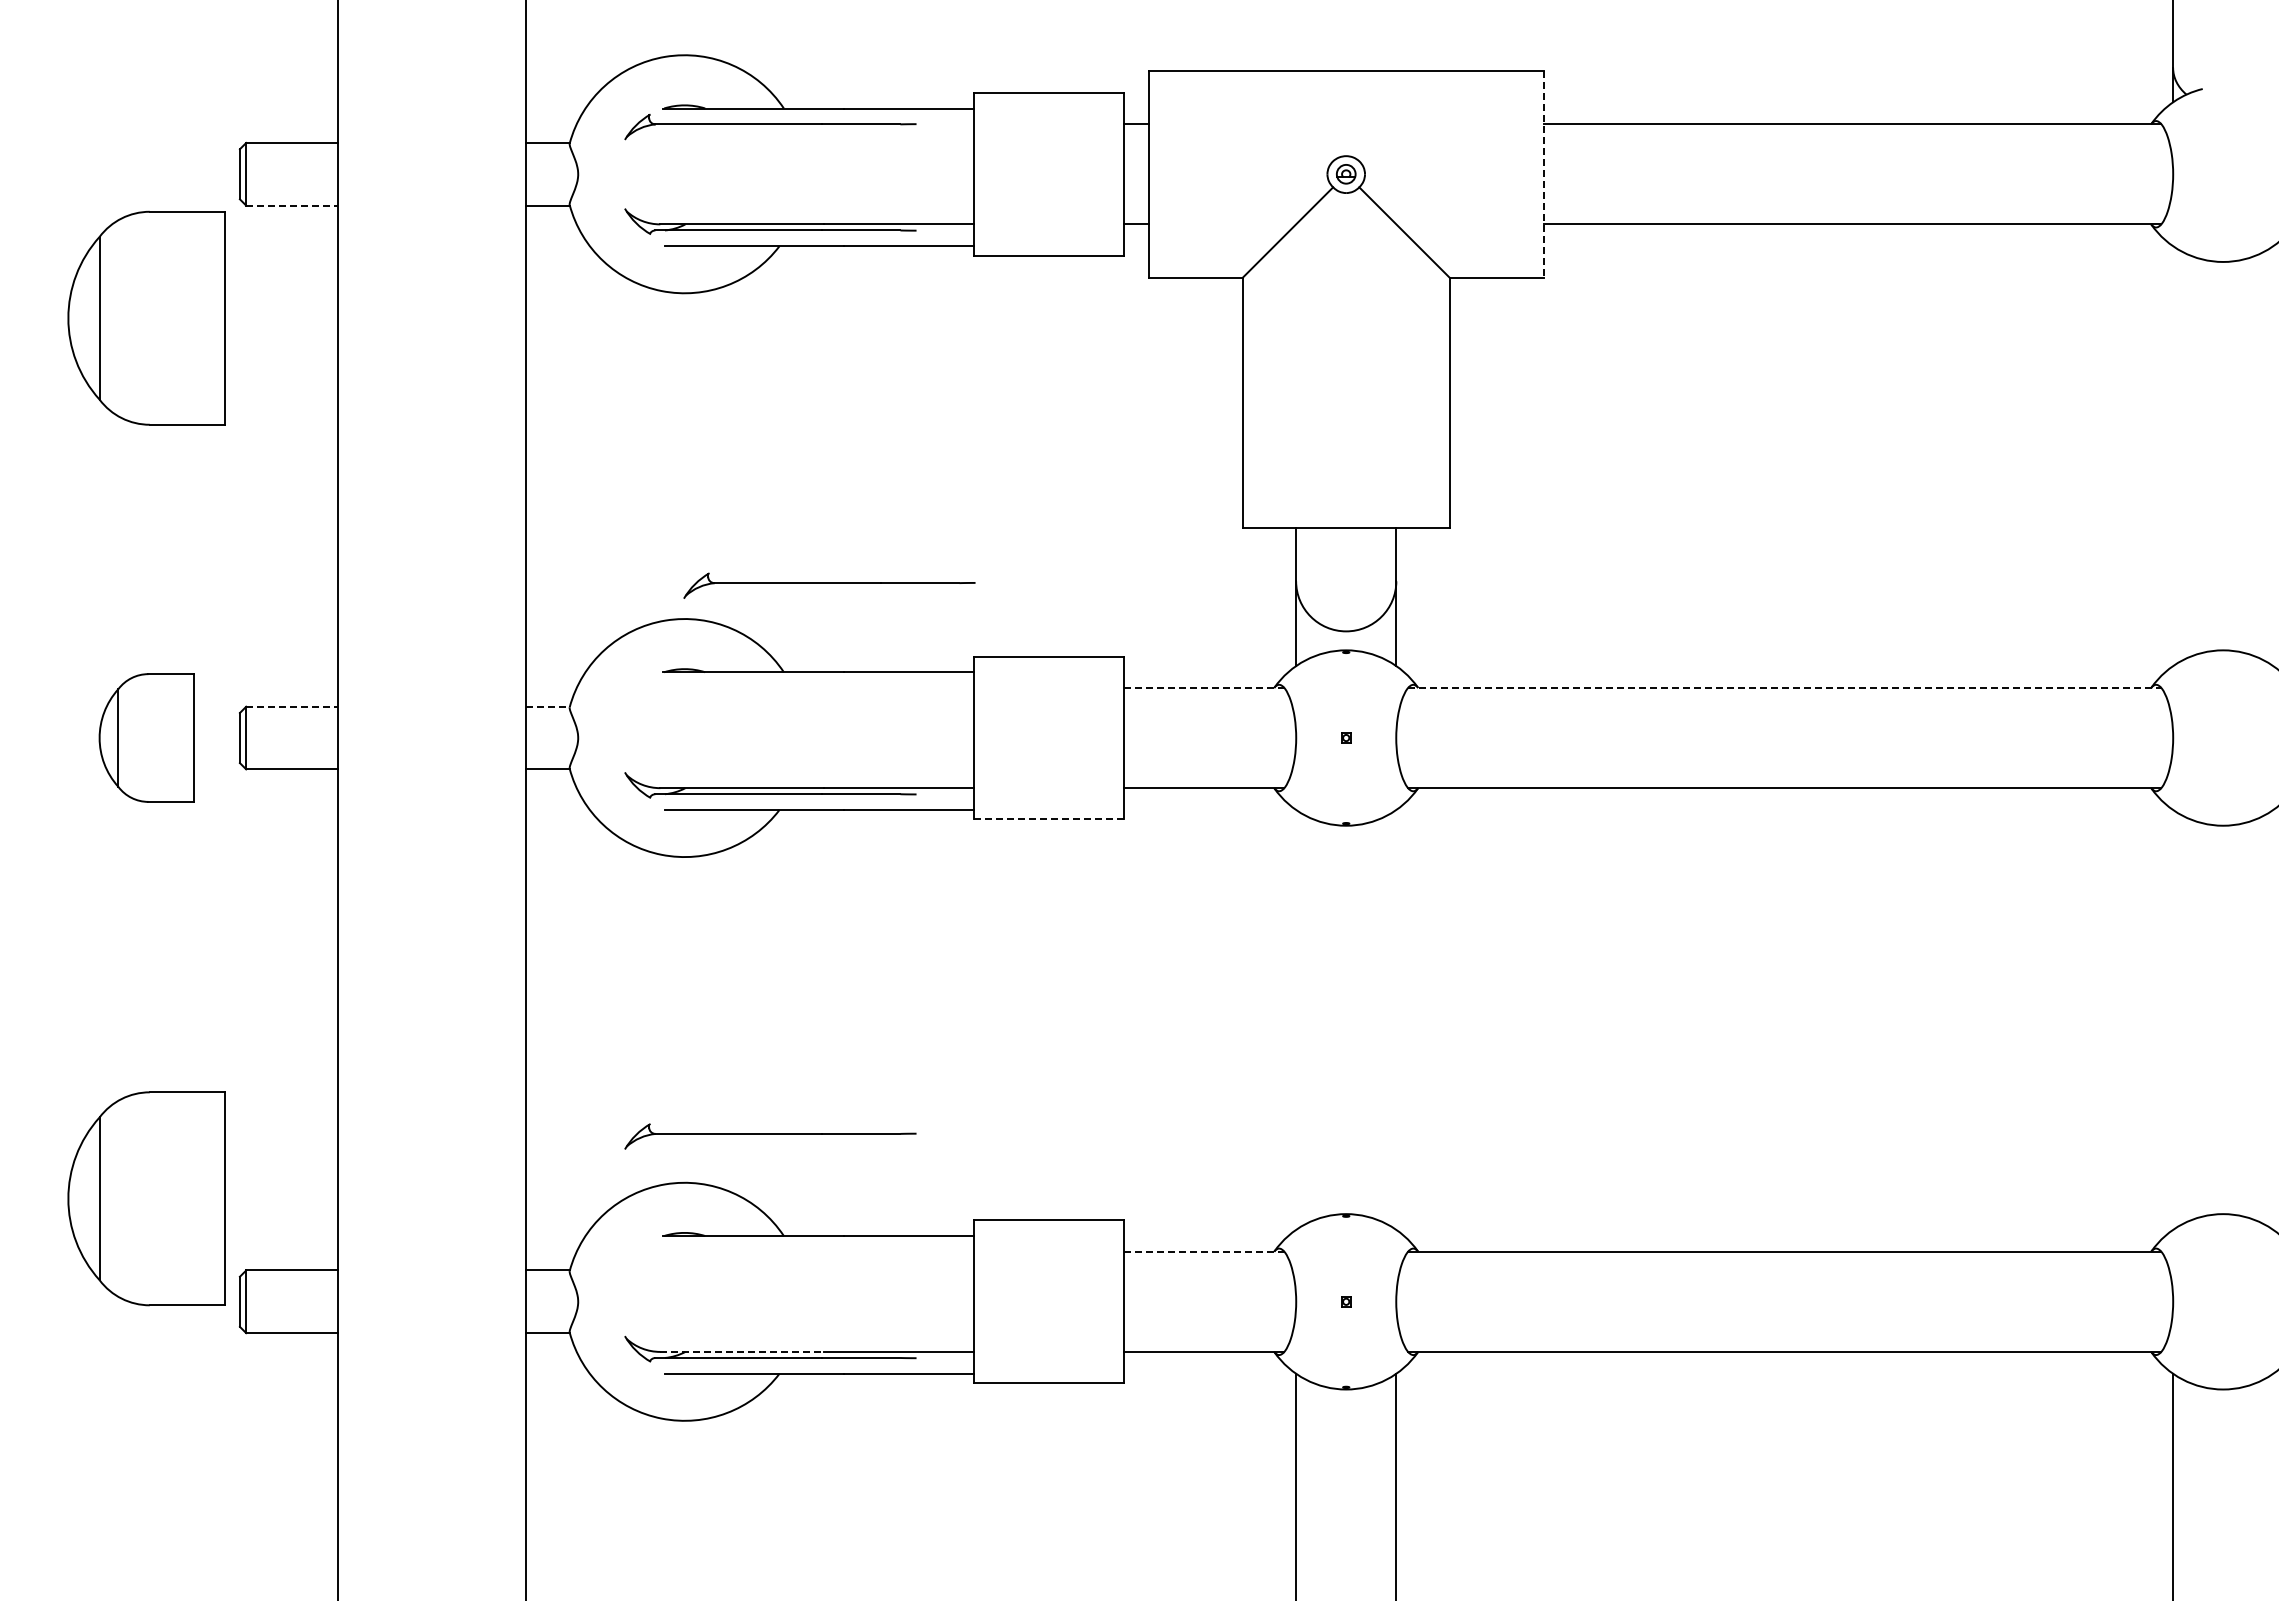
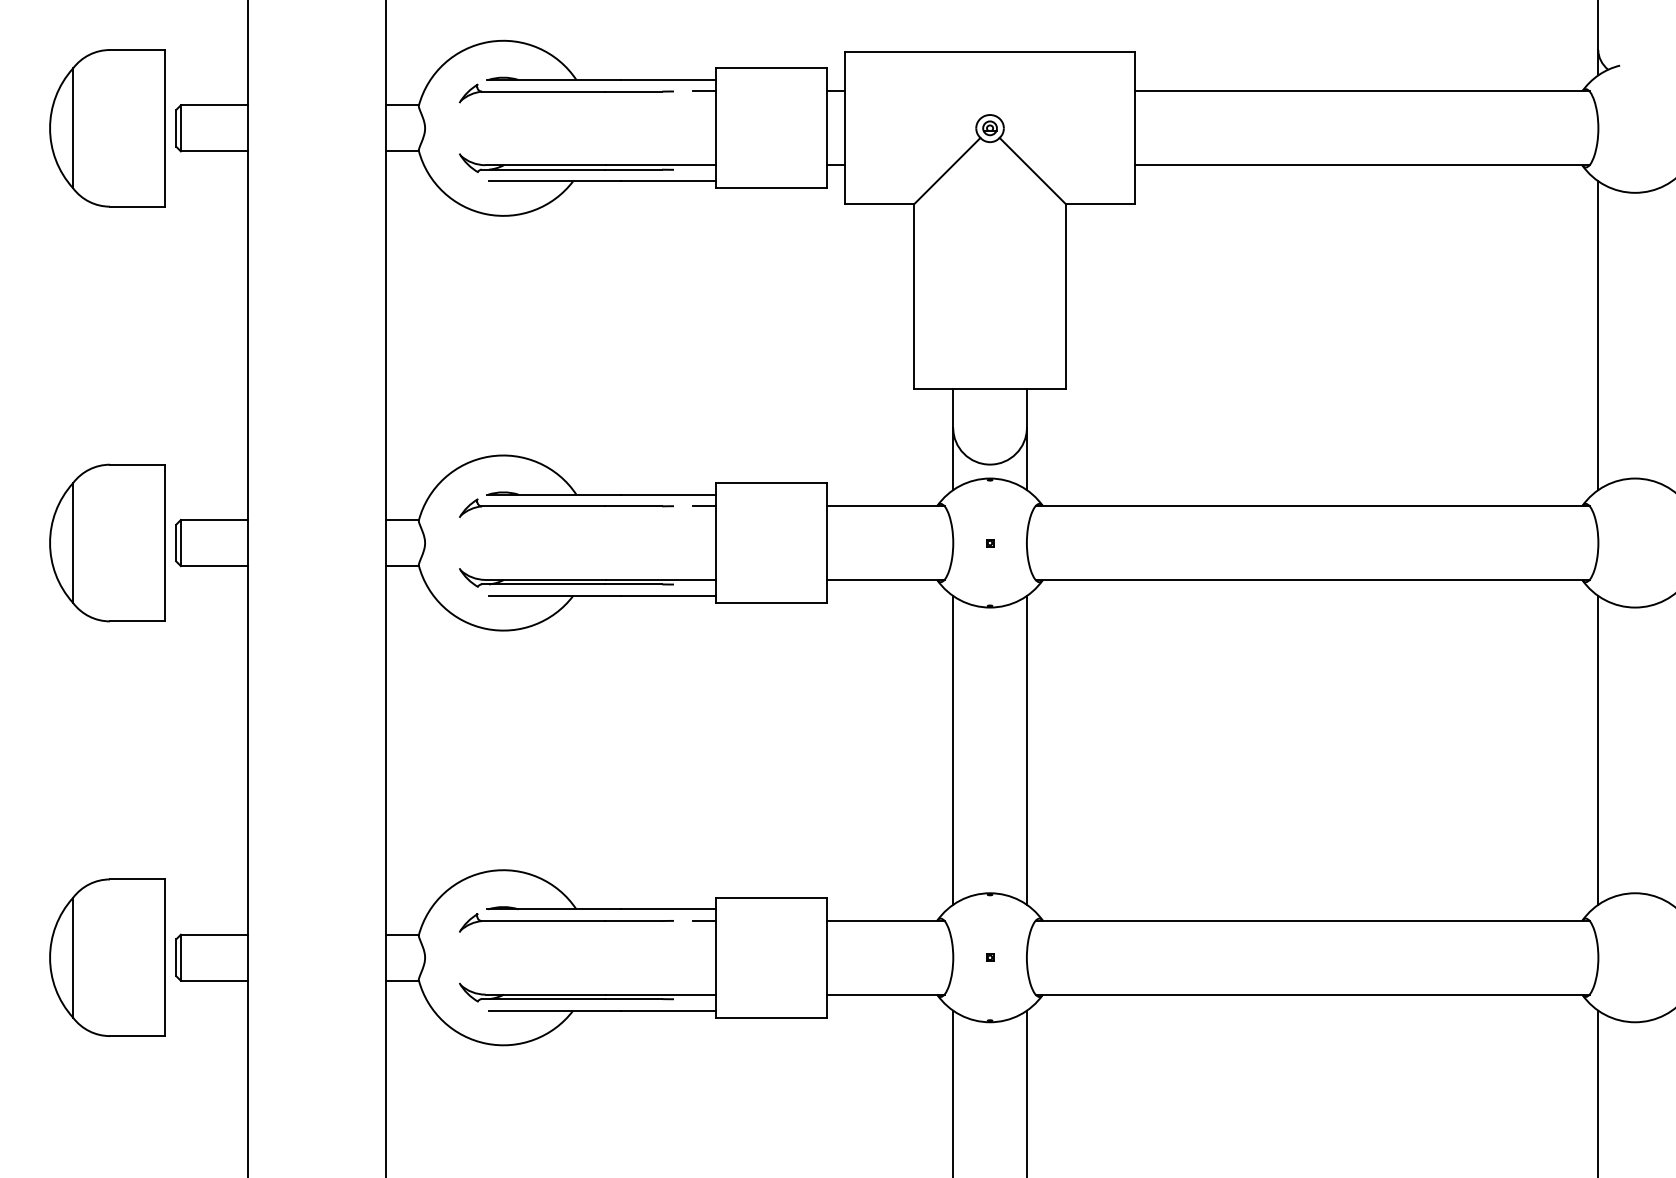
line: (957, 124) -> (704, 91), added
line: (1543, 174) -> (1135, 128), dashed -> solid
line: (291, 205) -> (214, 151), dashed -> solid
part: (146, 317) -> (107, 127), moved
line: (2173, 456) -> (1598, 335), added
part: (829, 585) -> (566, 508), moved
line: (957, 687) -> (704, 505), added
line: (1204, 687) -> (885, 505), dashed -> solid
line: (1784, 687) -> (1312, 505), dashed -> solid
line: (291, 706) -> (214, 519), dashed -> solid
line: (548, 706) -> (403, 519), dashed -> solid
part: (146, 737) -> (107, 542), size x1.67
line: (1049, 819) -> (771, 602), dashed -> solid
line: (1296, 1019) -> (953, 750), added
line: (1396, 1019) -> (1027, 750), added
line: (2173, 1019) -> (1598, 750), added
part: (770, 1136) -> (566, 922), moved
part: (146, 1198) -> (107, 957), moved
line: (957, 1251) -> (704, 920), added
line: (1204, 1251) -> (885, 920), dashed -> solid
line: (742, 1351) -> (545, 994), dashed -> solid

